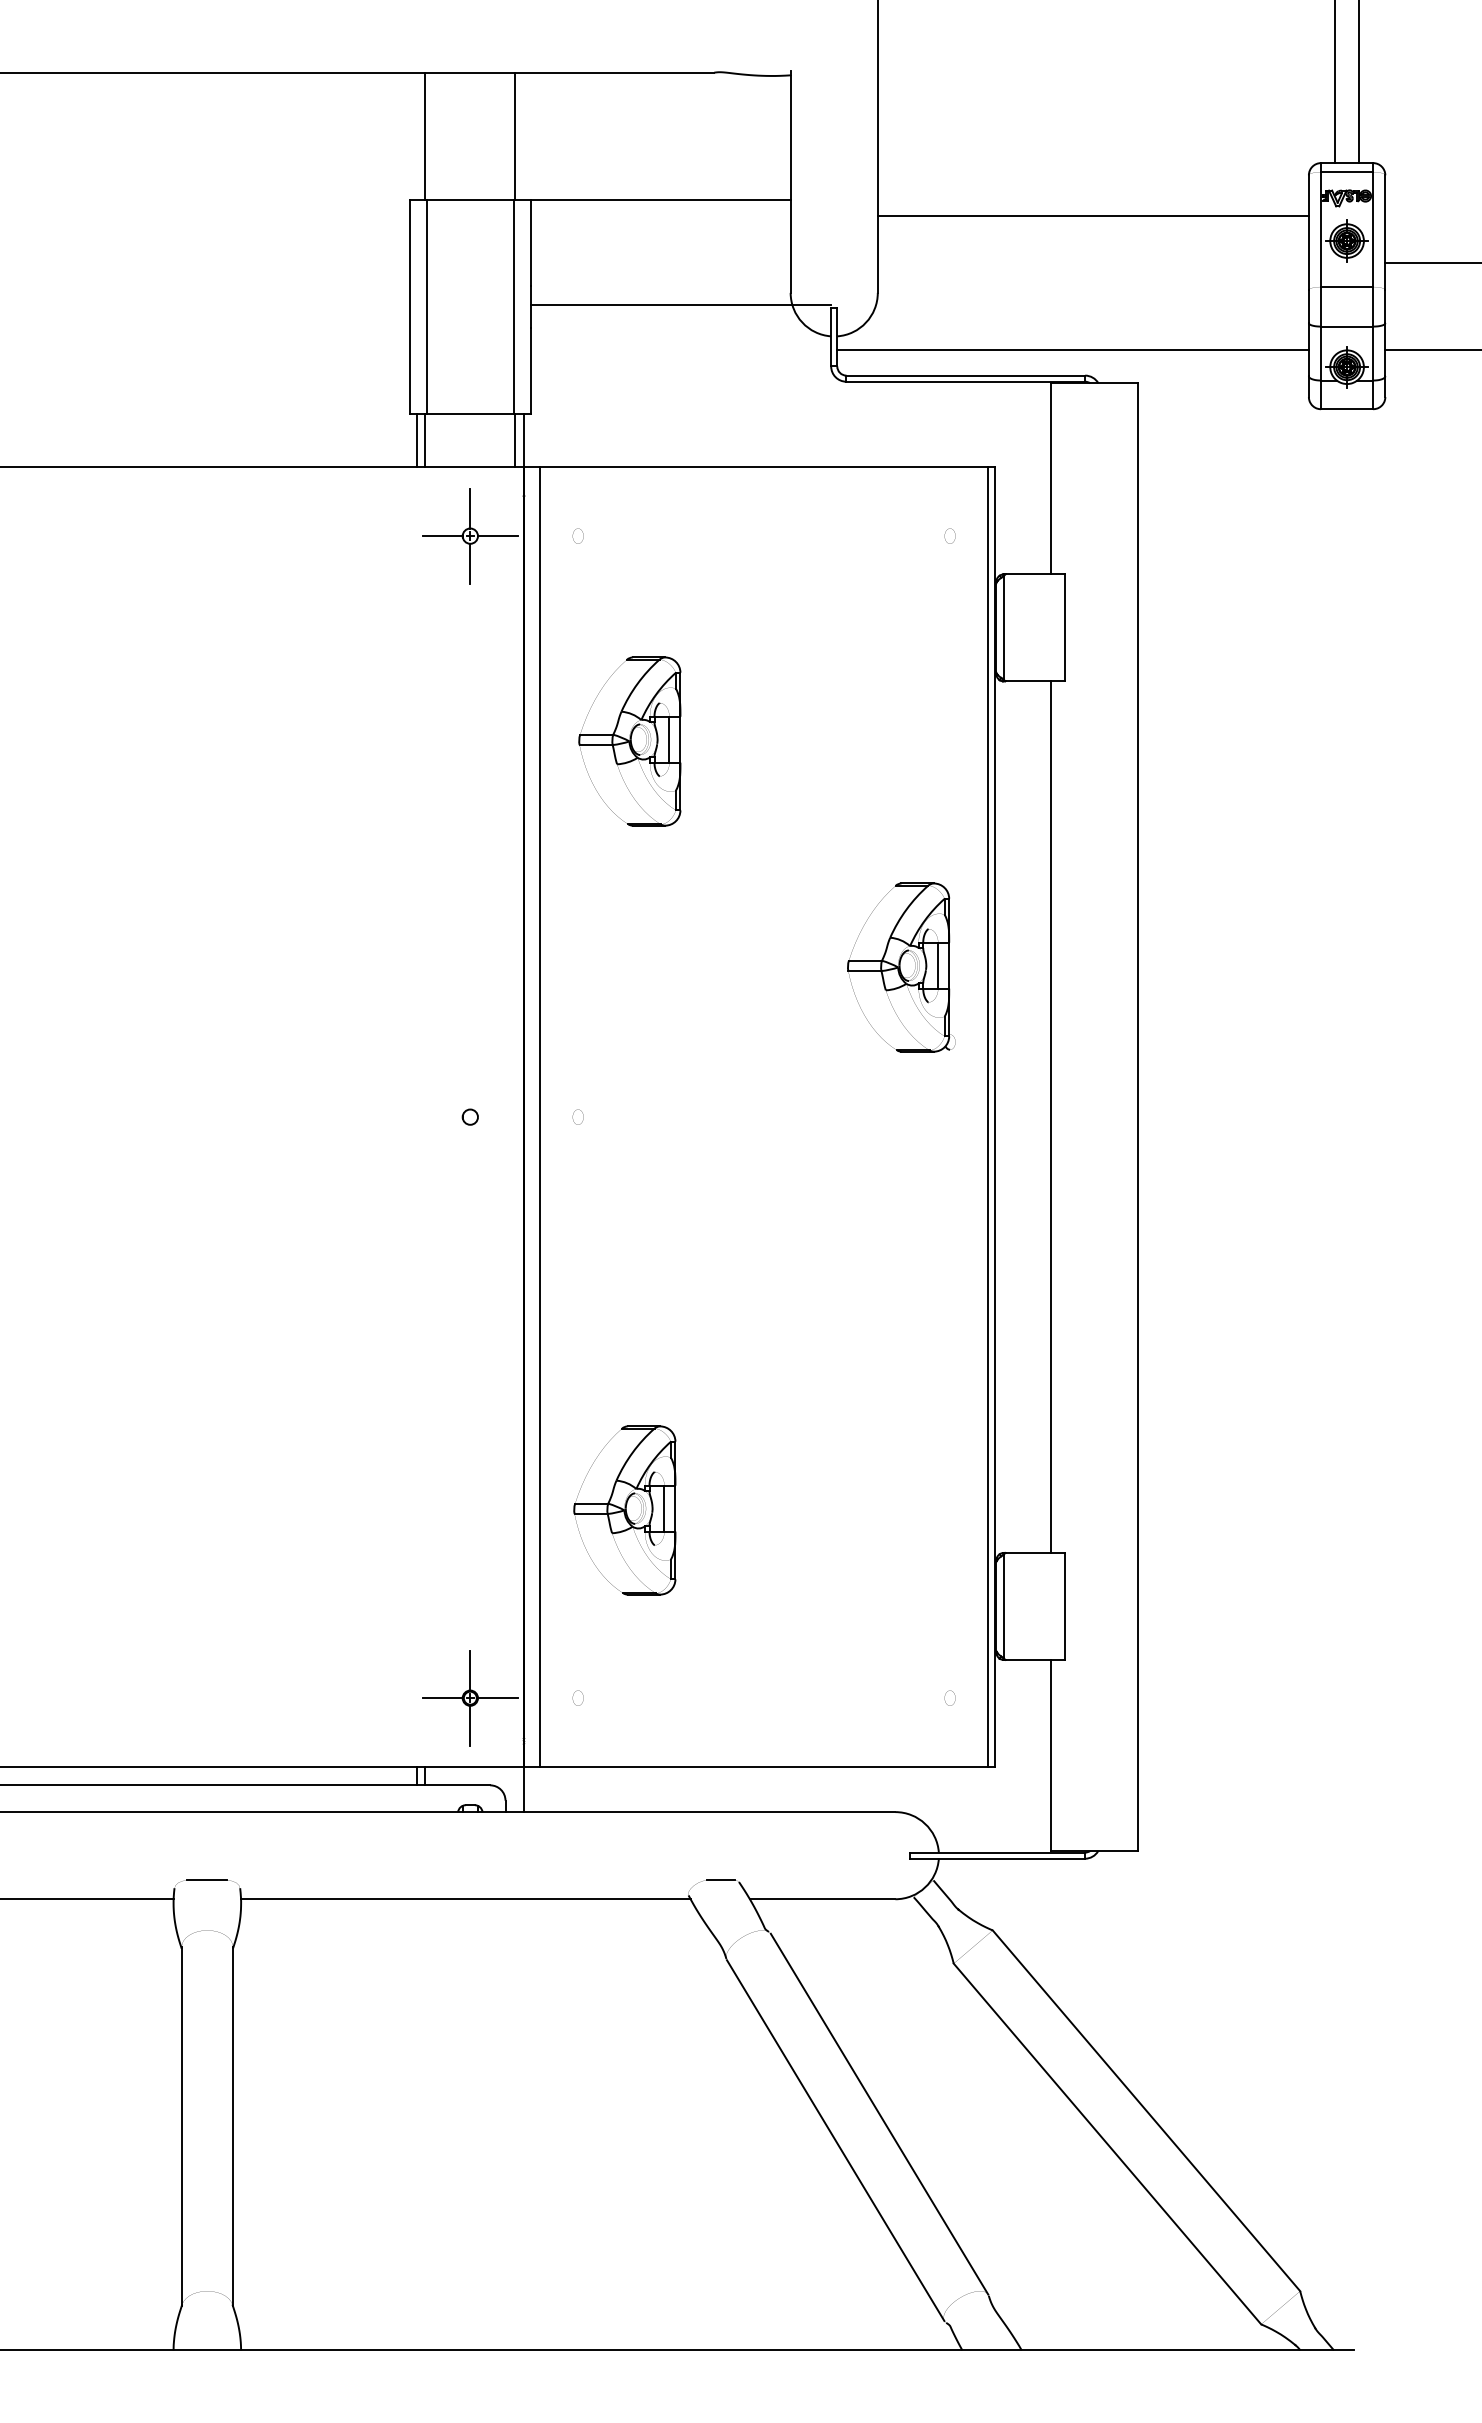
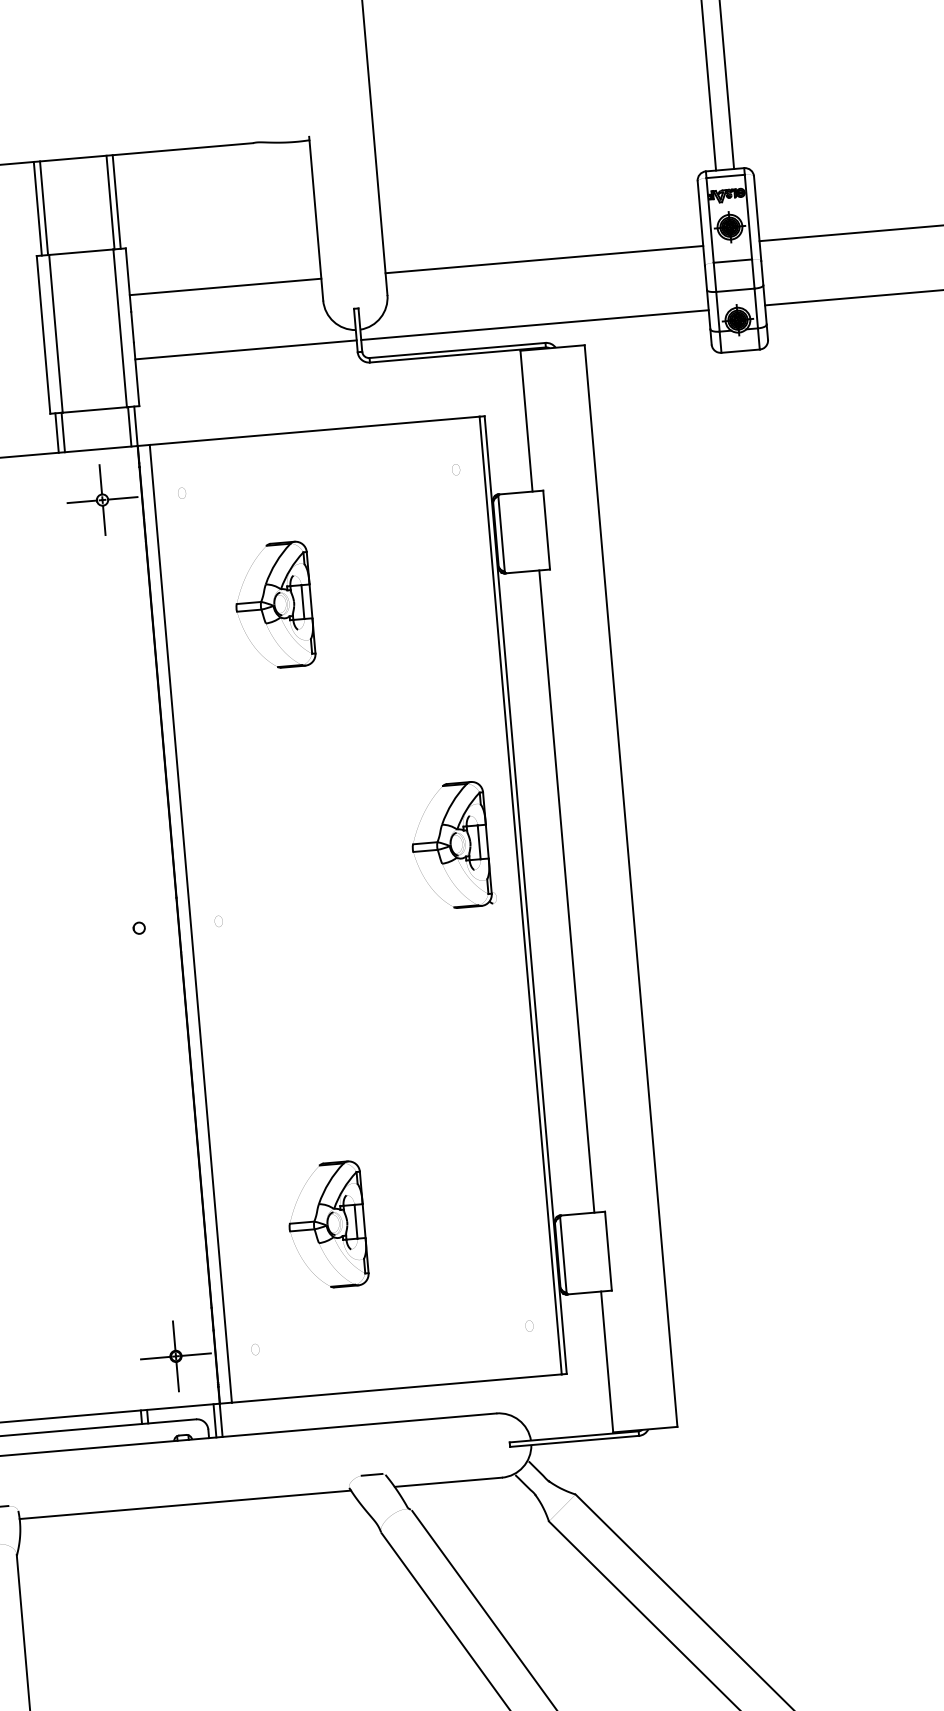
line: (416, 135) -> (37, 208), added
line: (523, 135) -> (116, 201), added
line: (660, 200) -> (225, 287), moved
line: (1092, 216) -> (543, 259), moved
line: (680, 305) -> (245, 349), moved
part: (629, 741) -> (273, 605), moved
part: (901, 967) -> (452, 845), moved
part: (624, 1510) -> (326, 1225), moved
line: (515, 1789) -> (215, 1420), added

